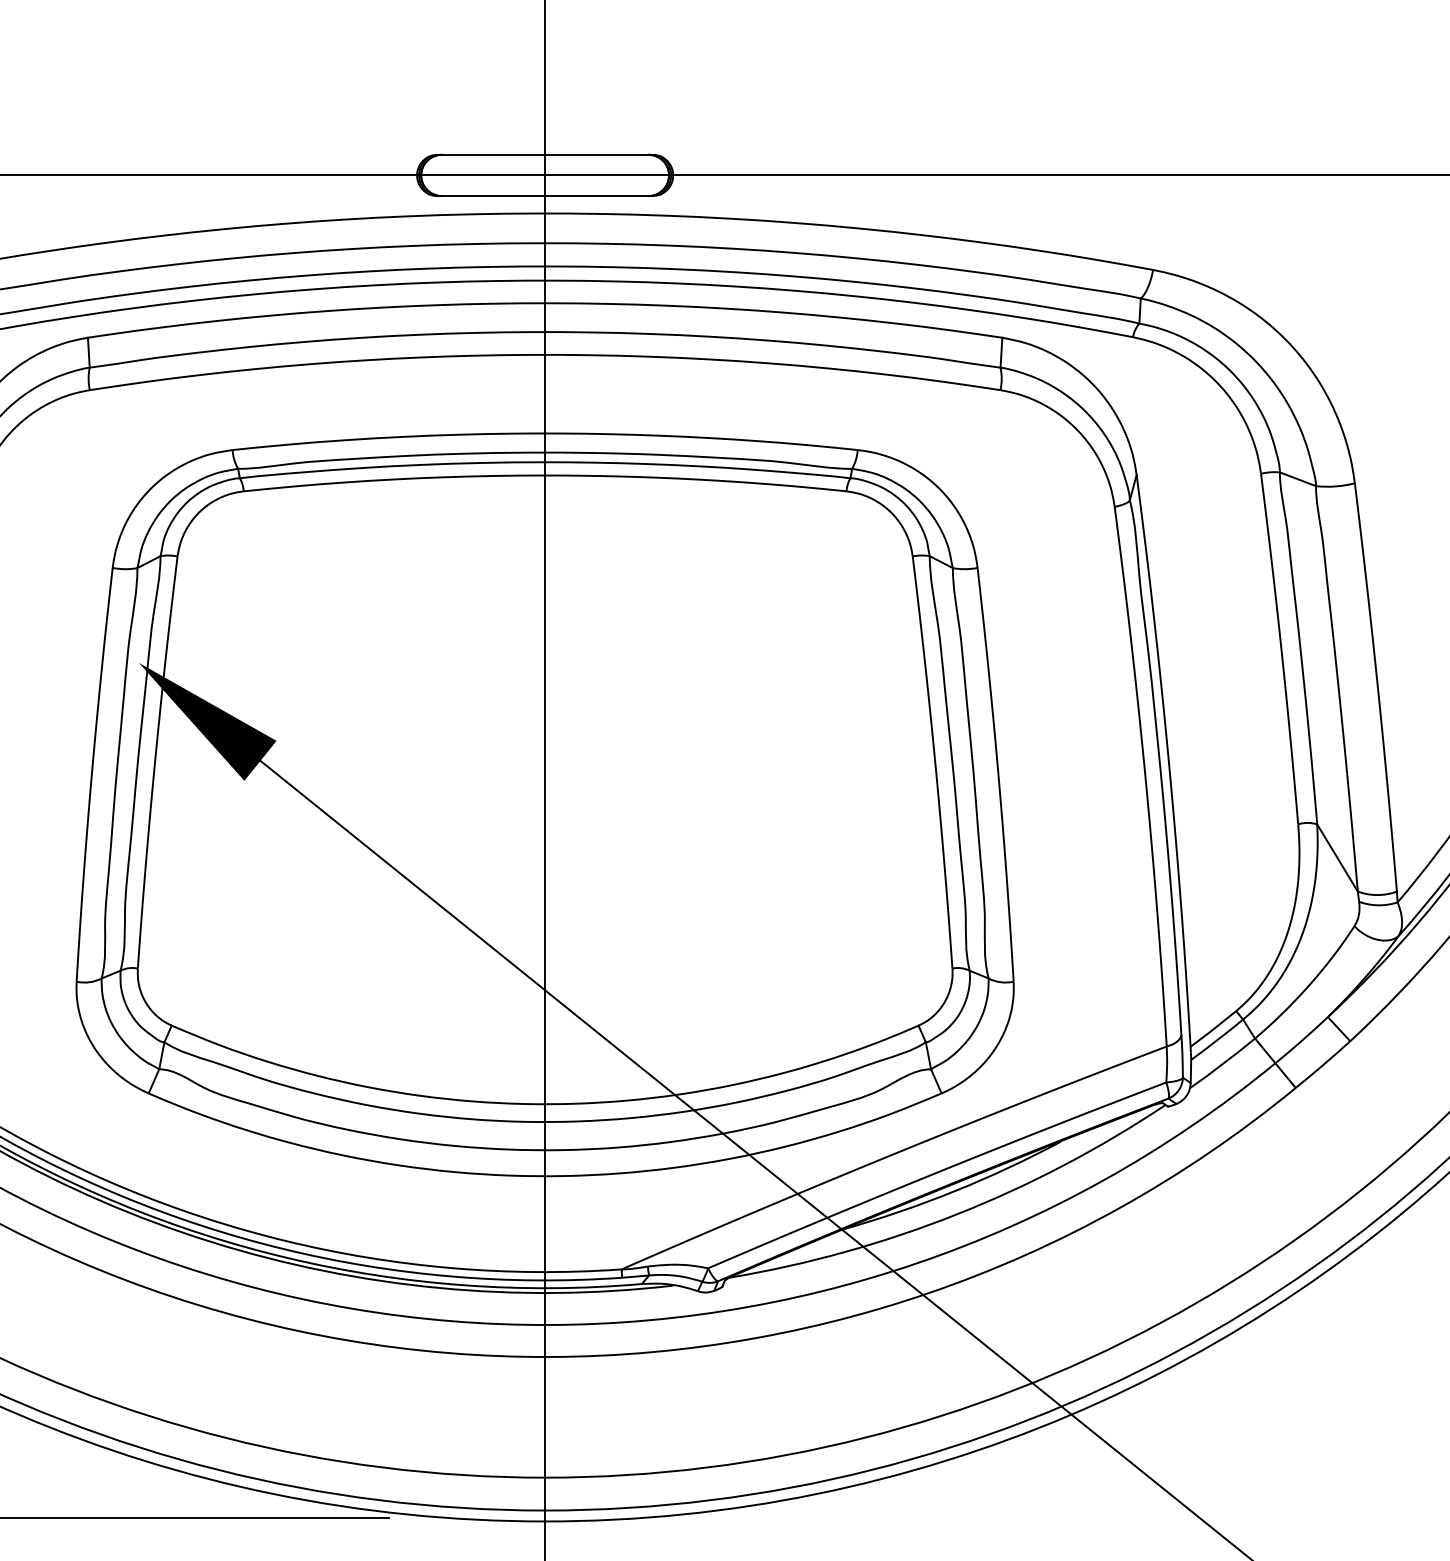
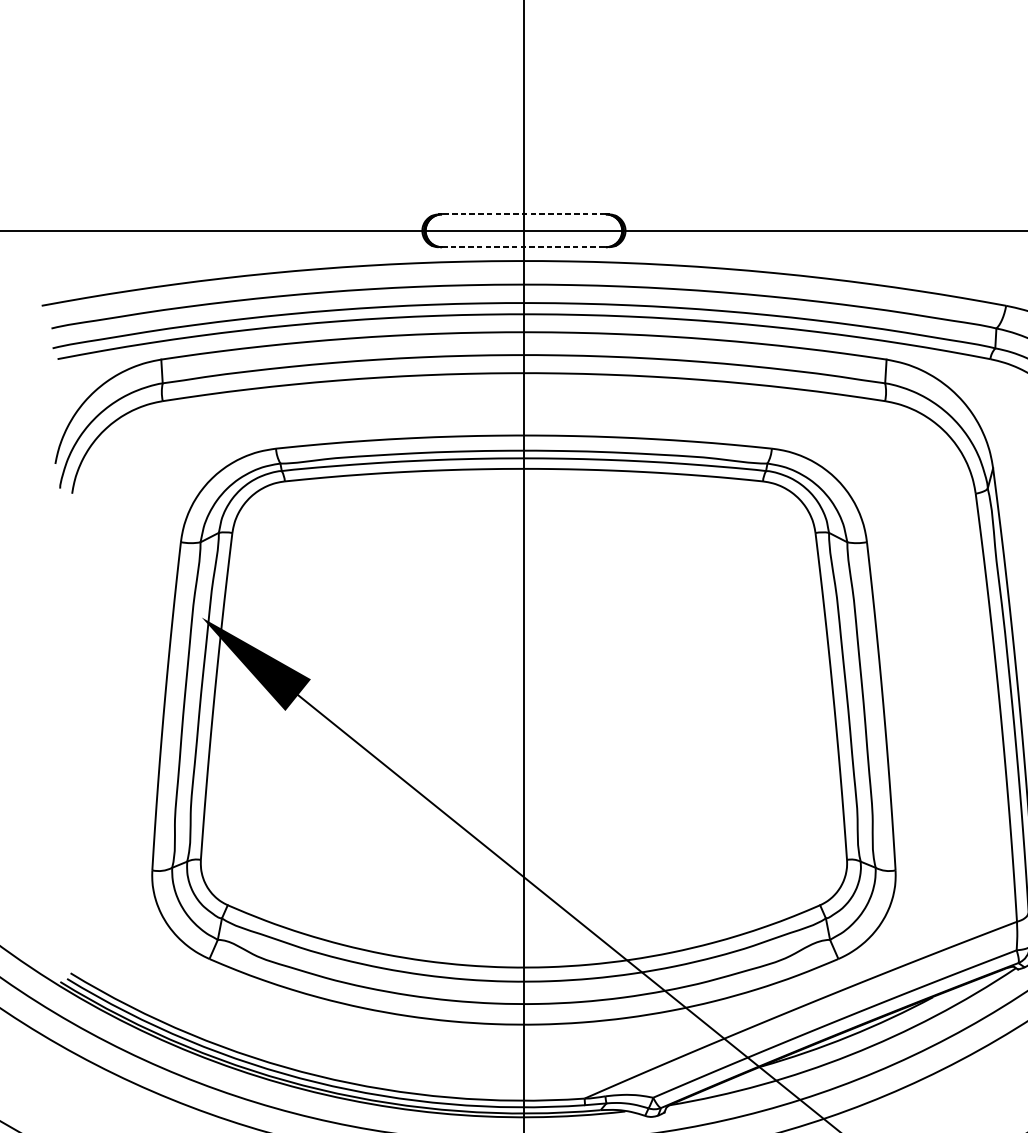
line: (544, 154) -> (523, 214), solid -> dashed
line: (545, 196) -> (524, 247), solid -> dashed

